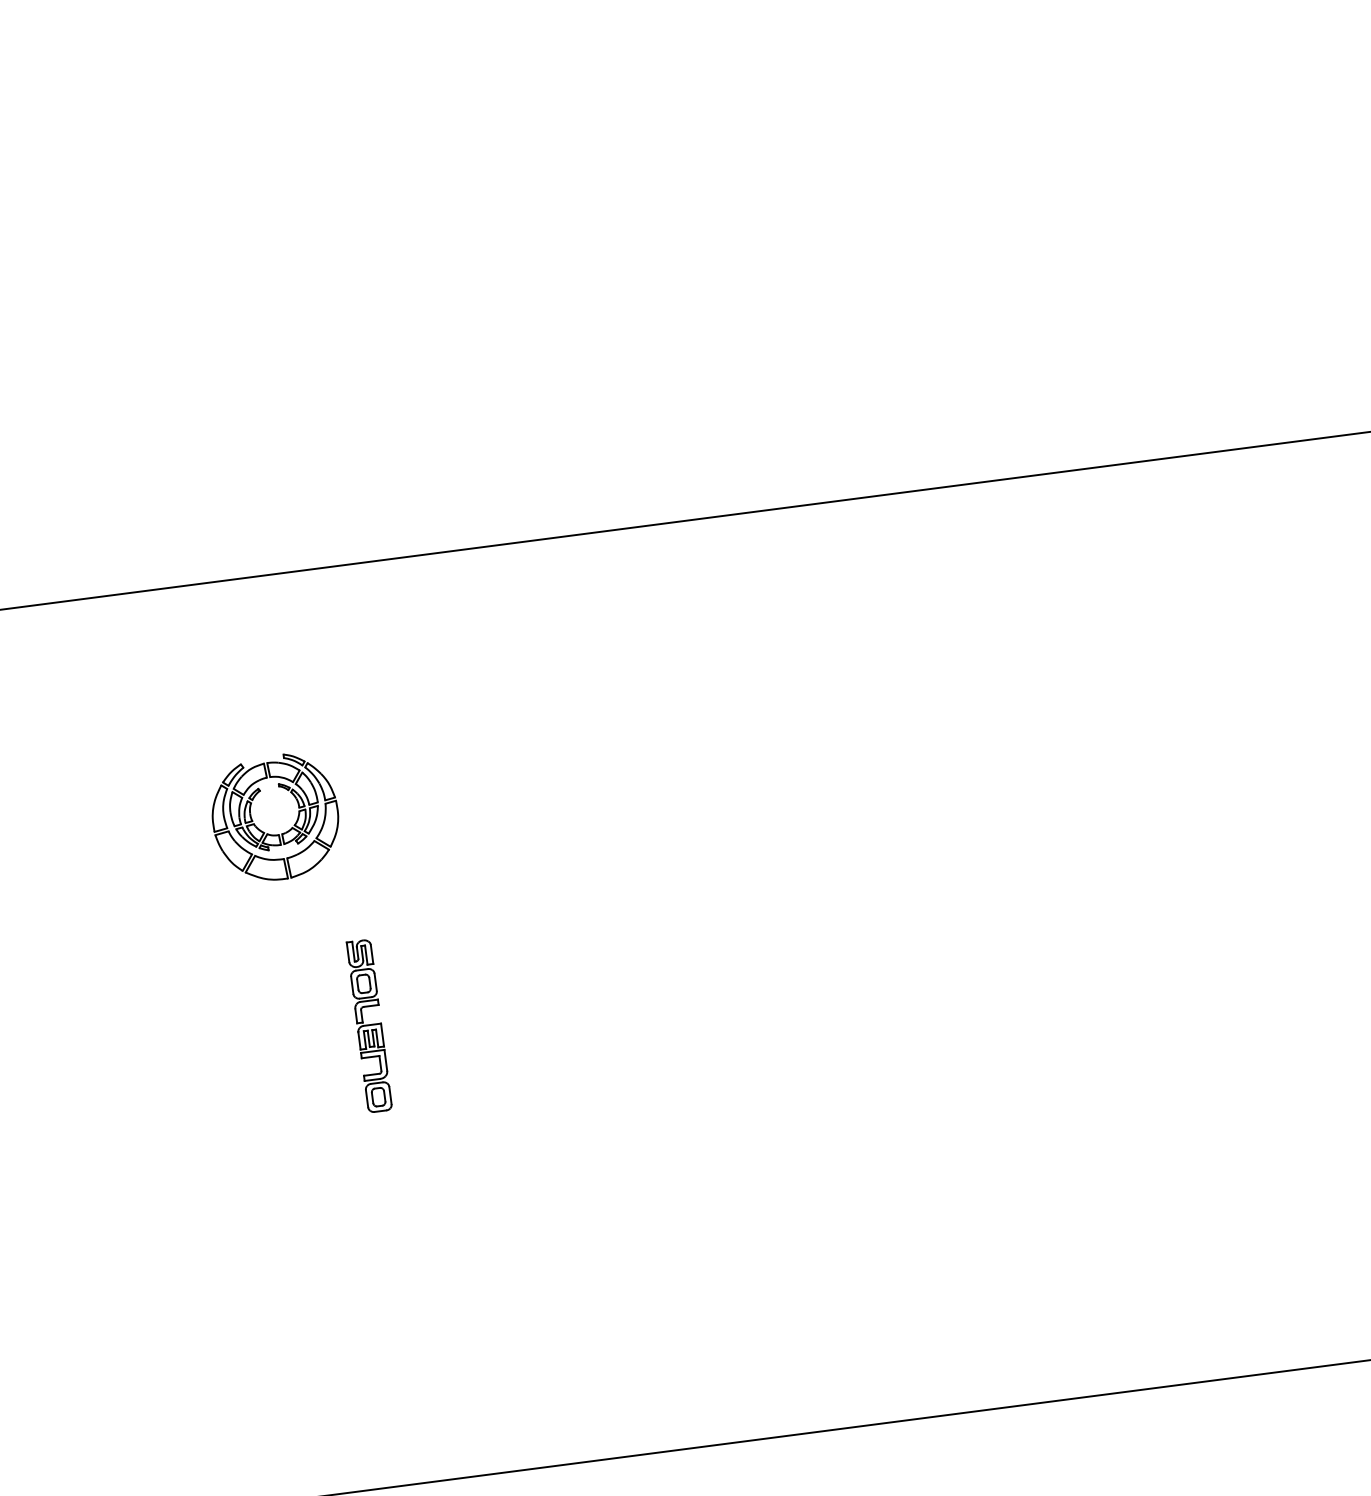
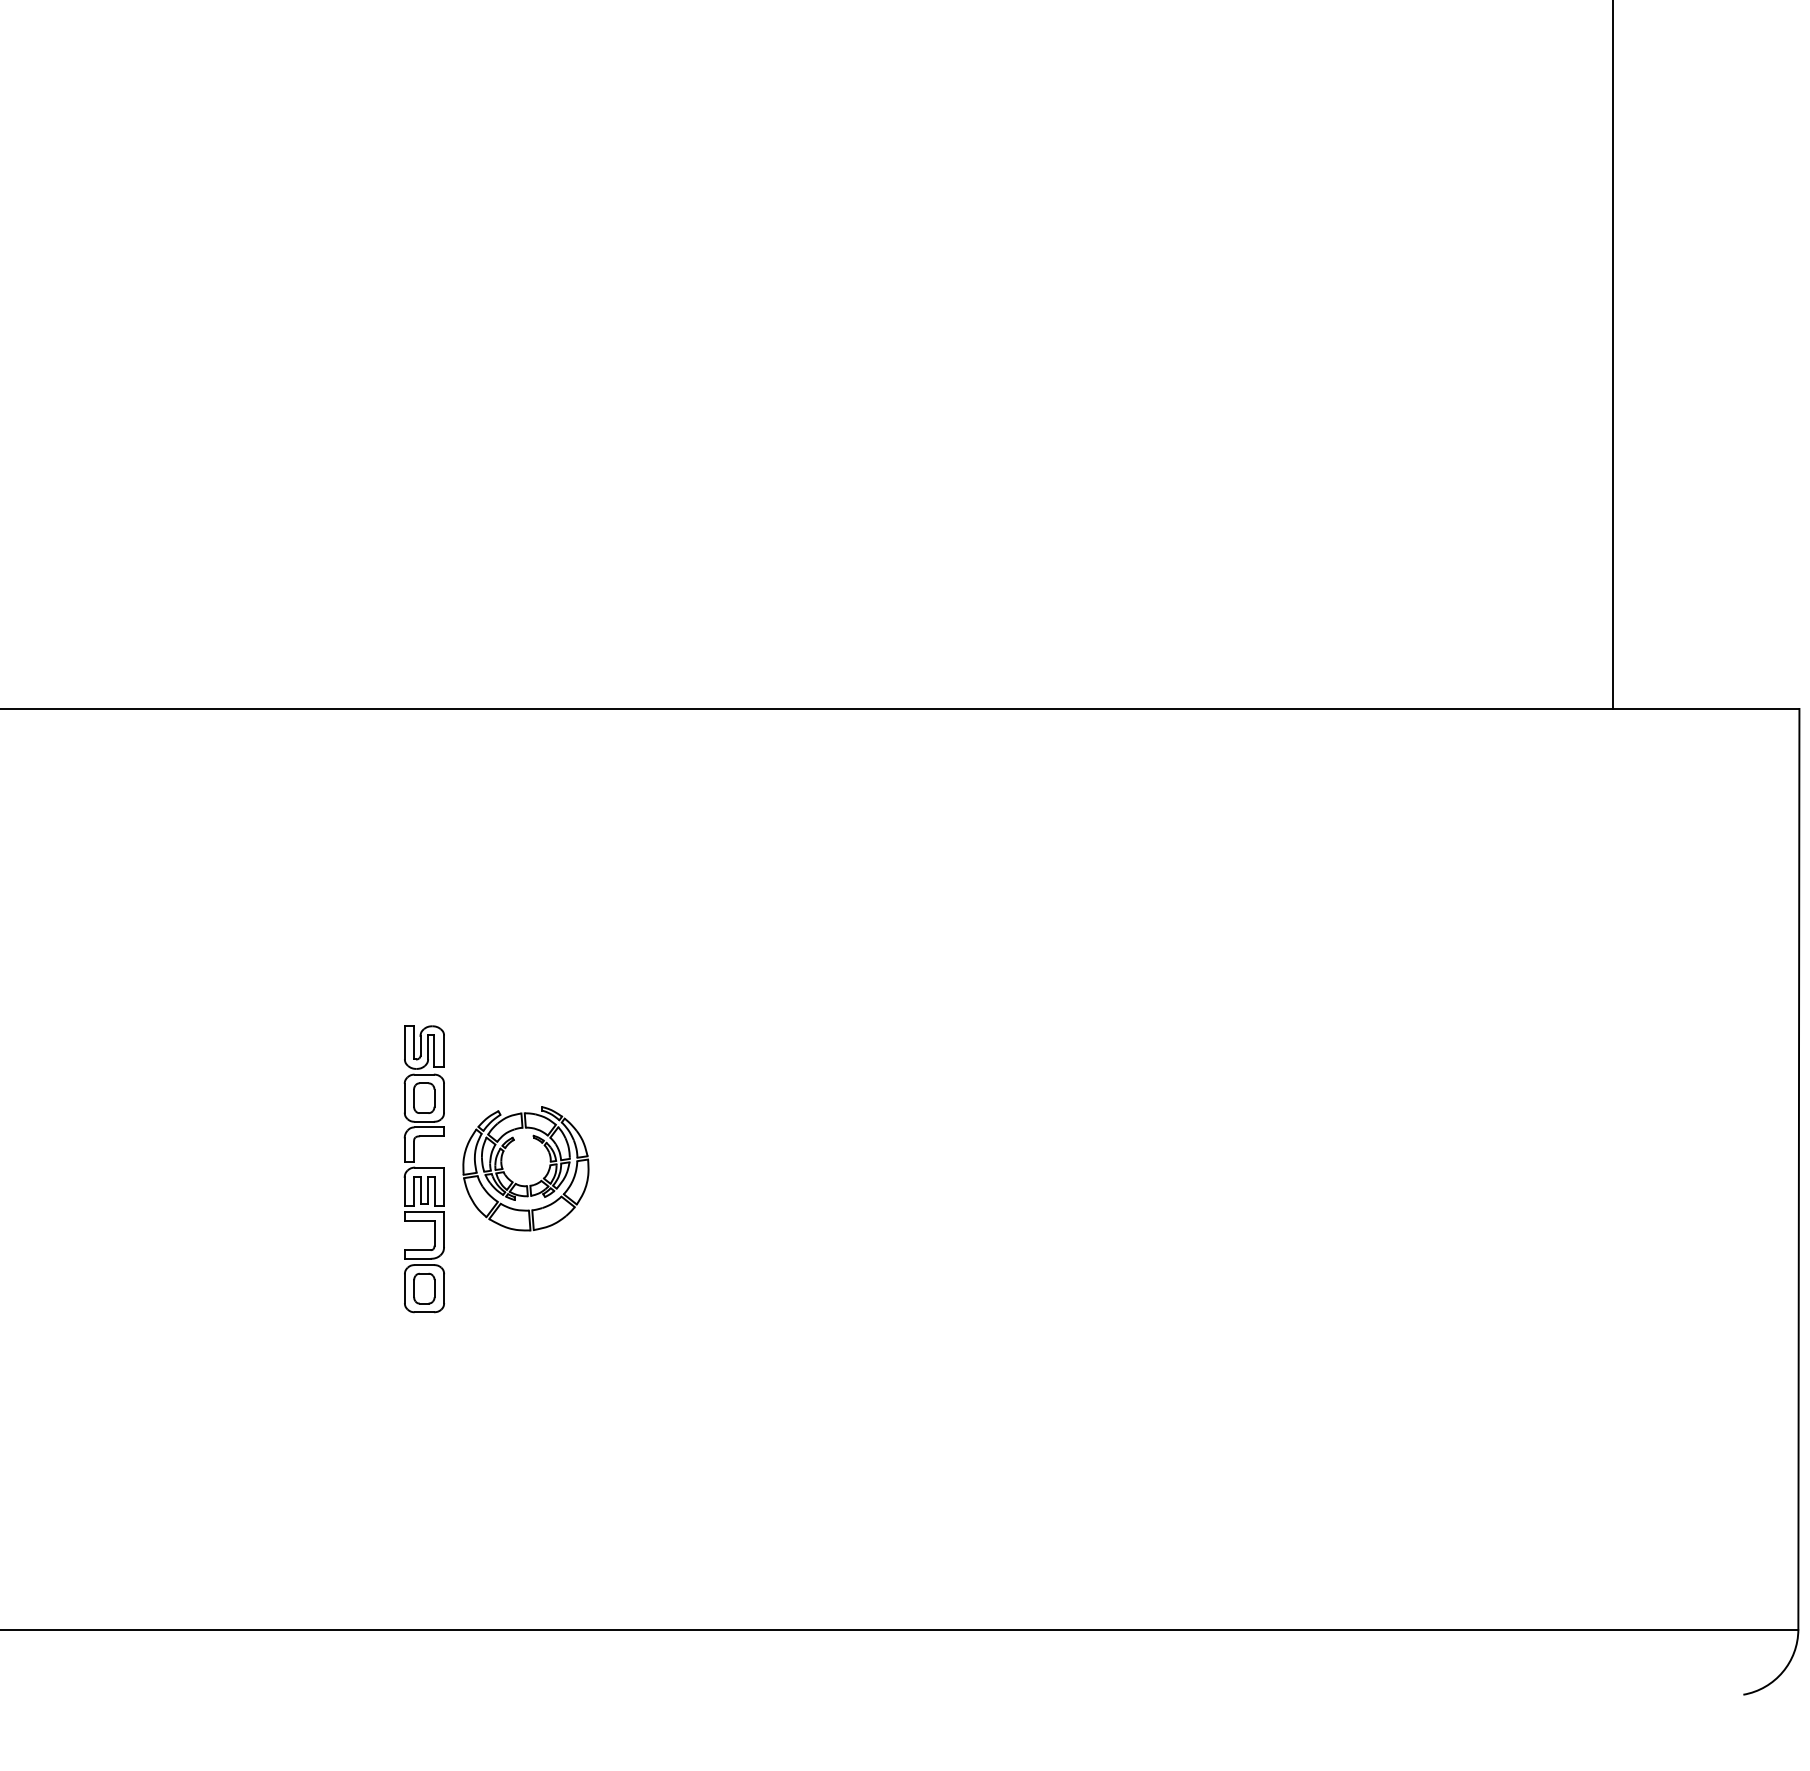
part: (275, 817) -> (525, 1168), moved
part: (368, 1026) -> (423, 1169), size x1.67

